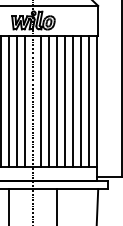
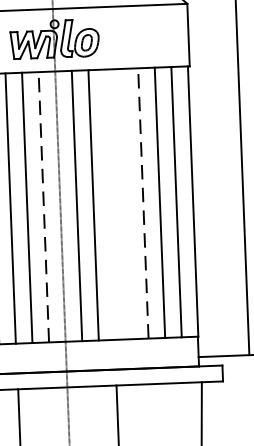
line: (25, 101) -> (44, 207), solid -> dashed
line: (57, 101) -> (110, 204), removed
line: (65, 101) -> (127, 203), removed
line: (73, 101) -> (143, 203), solid -> dashed

